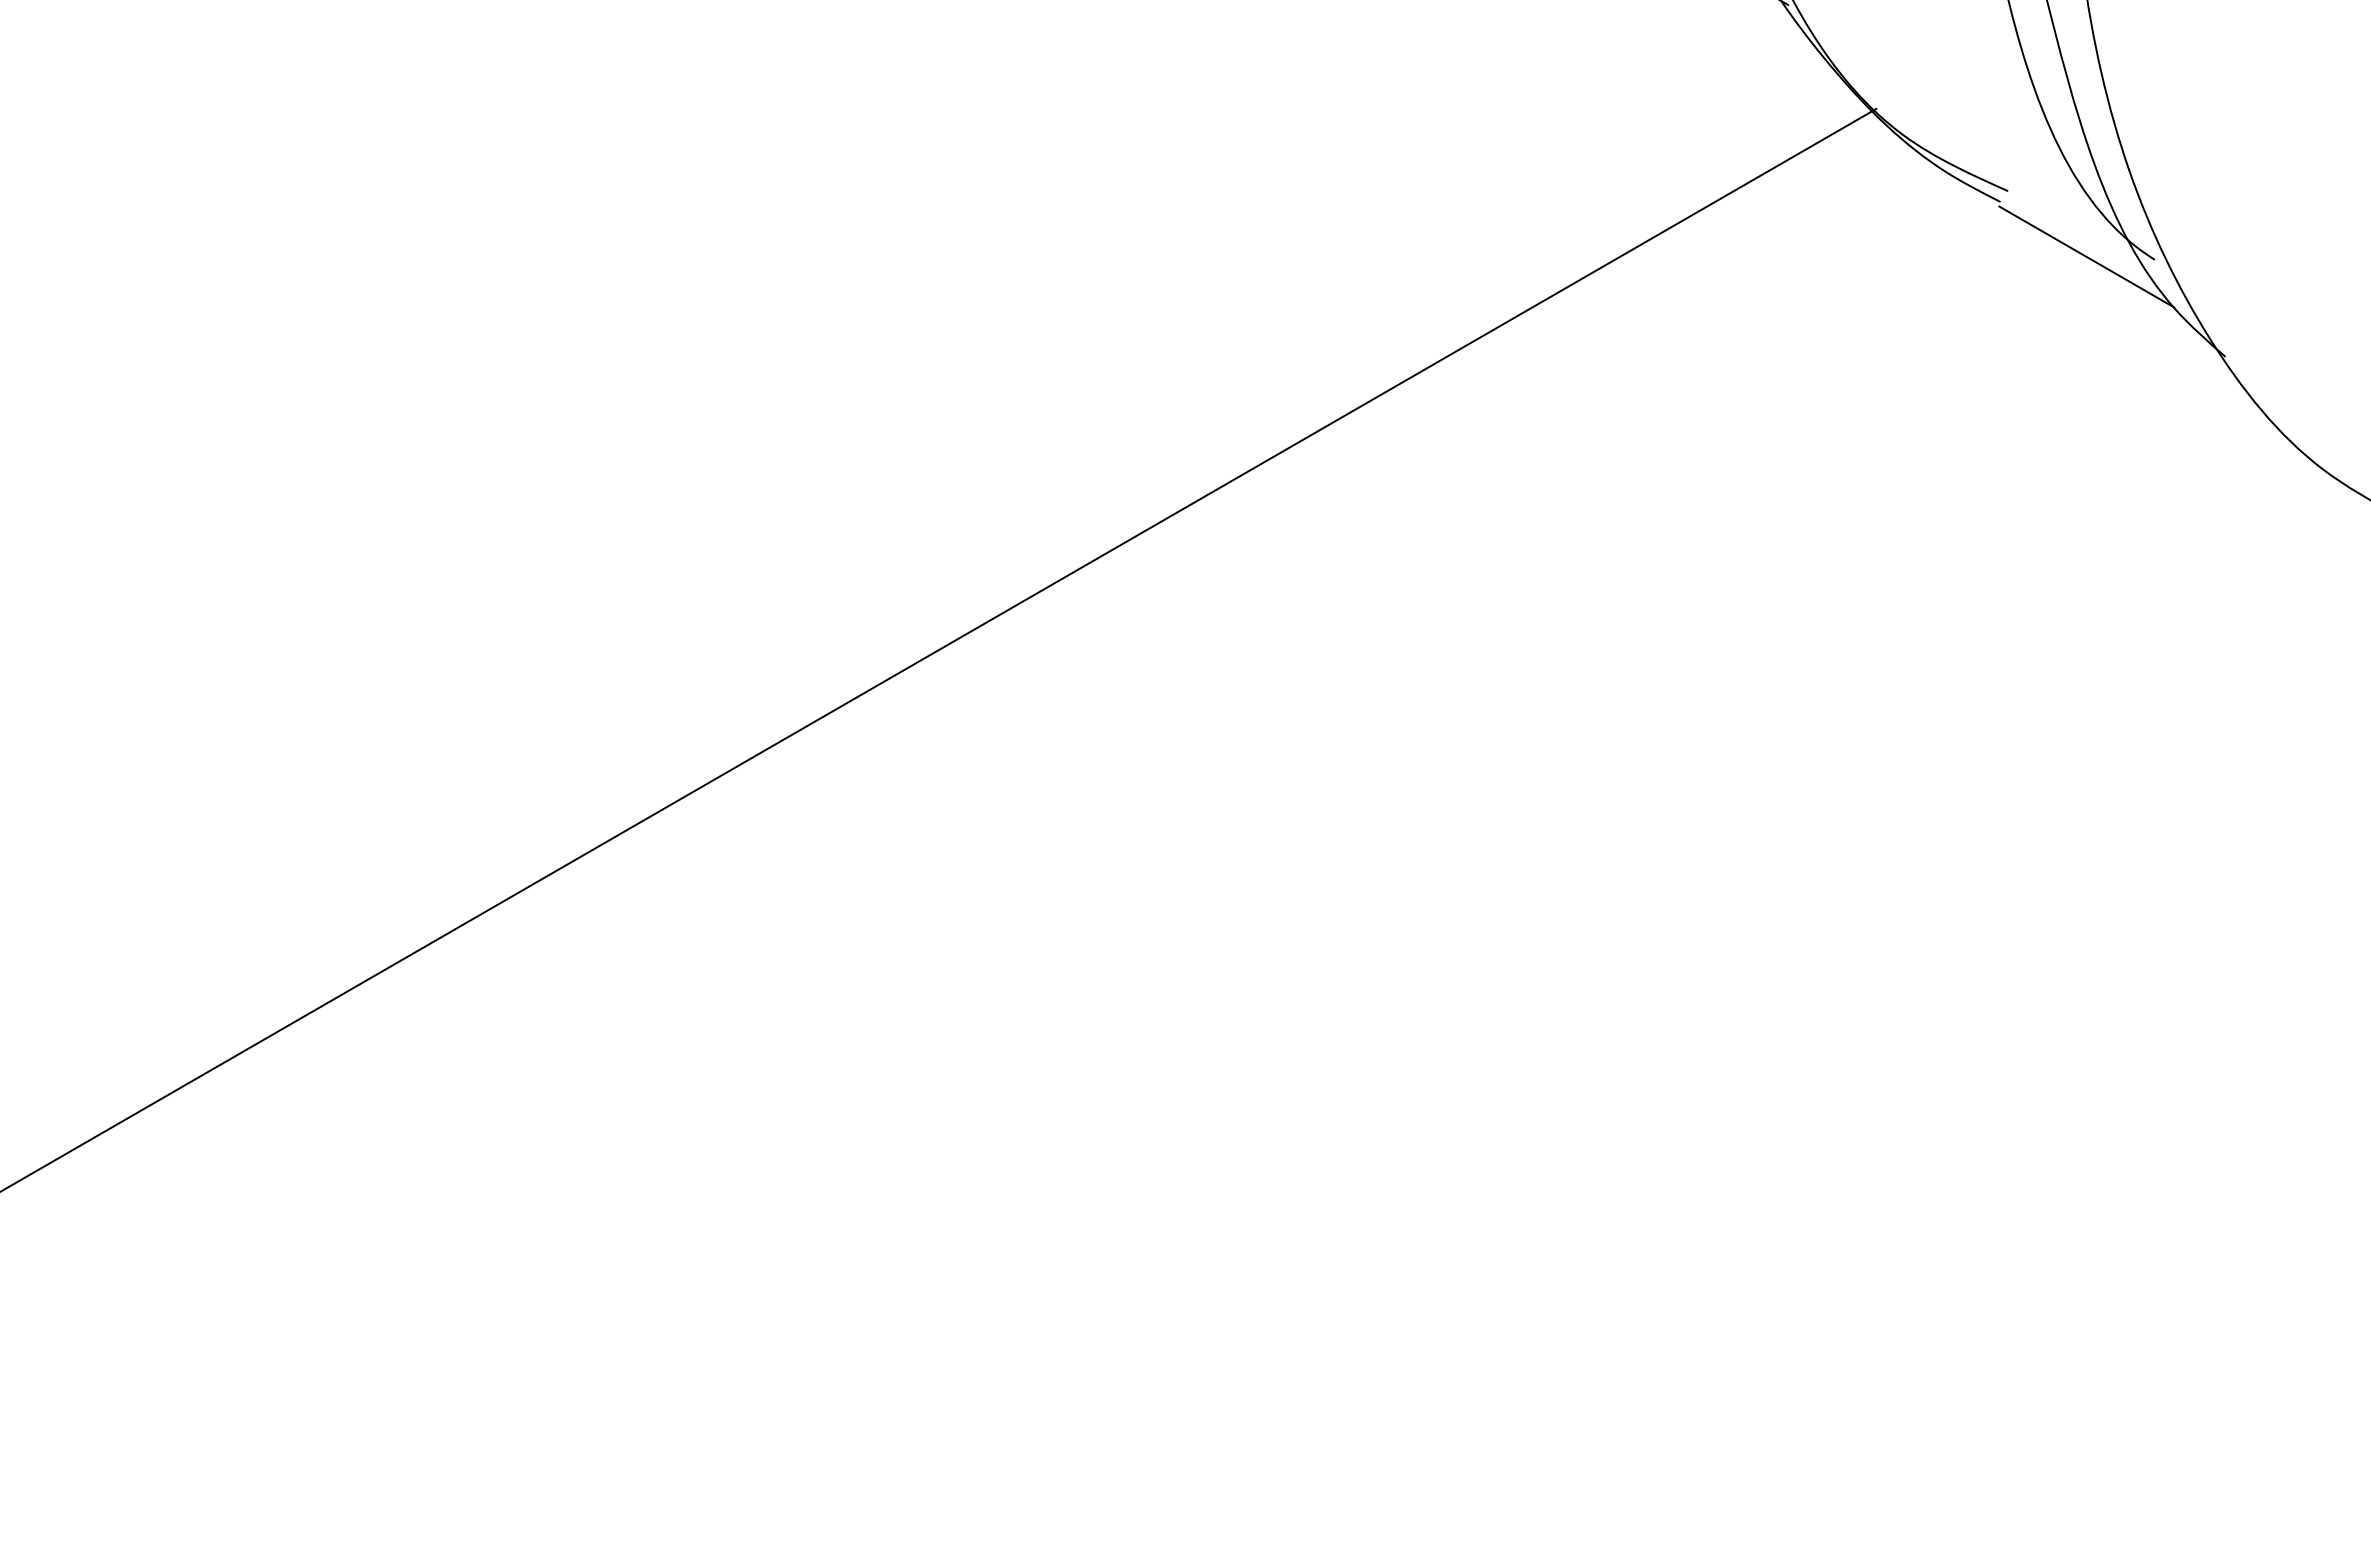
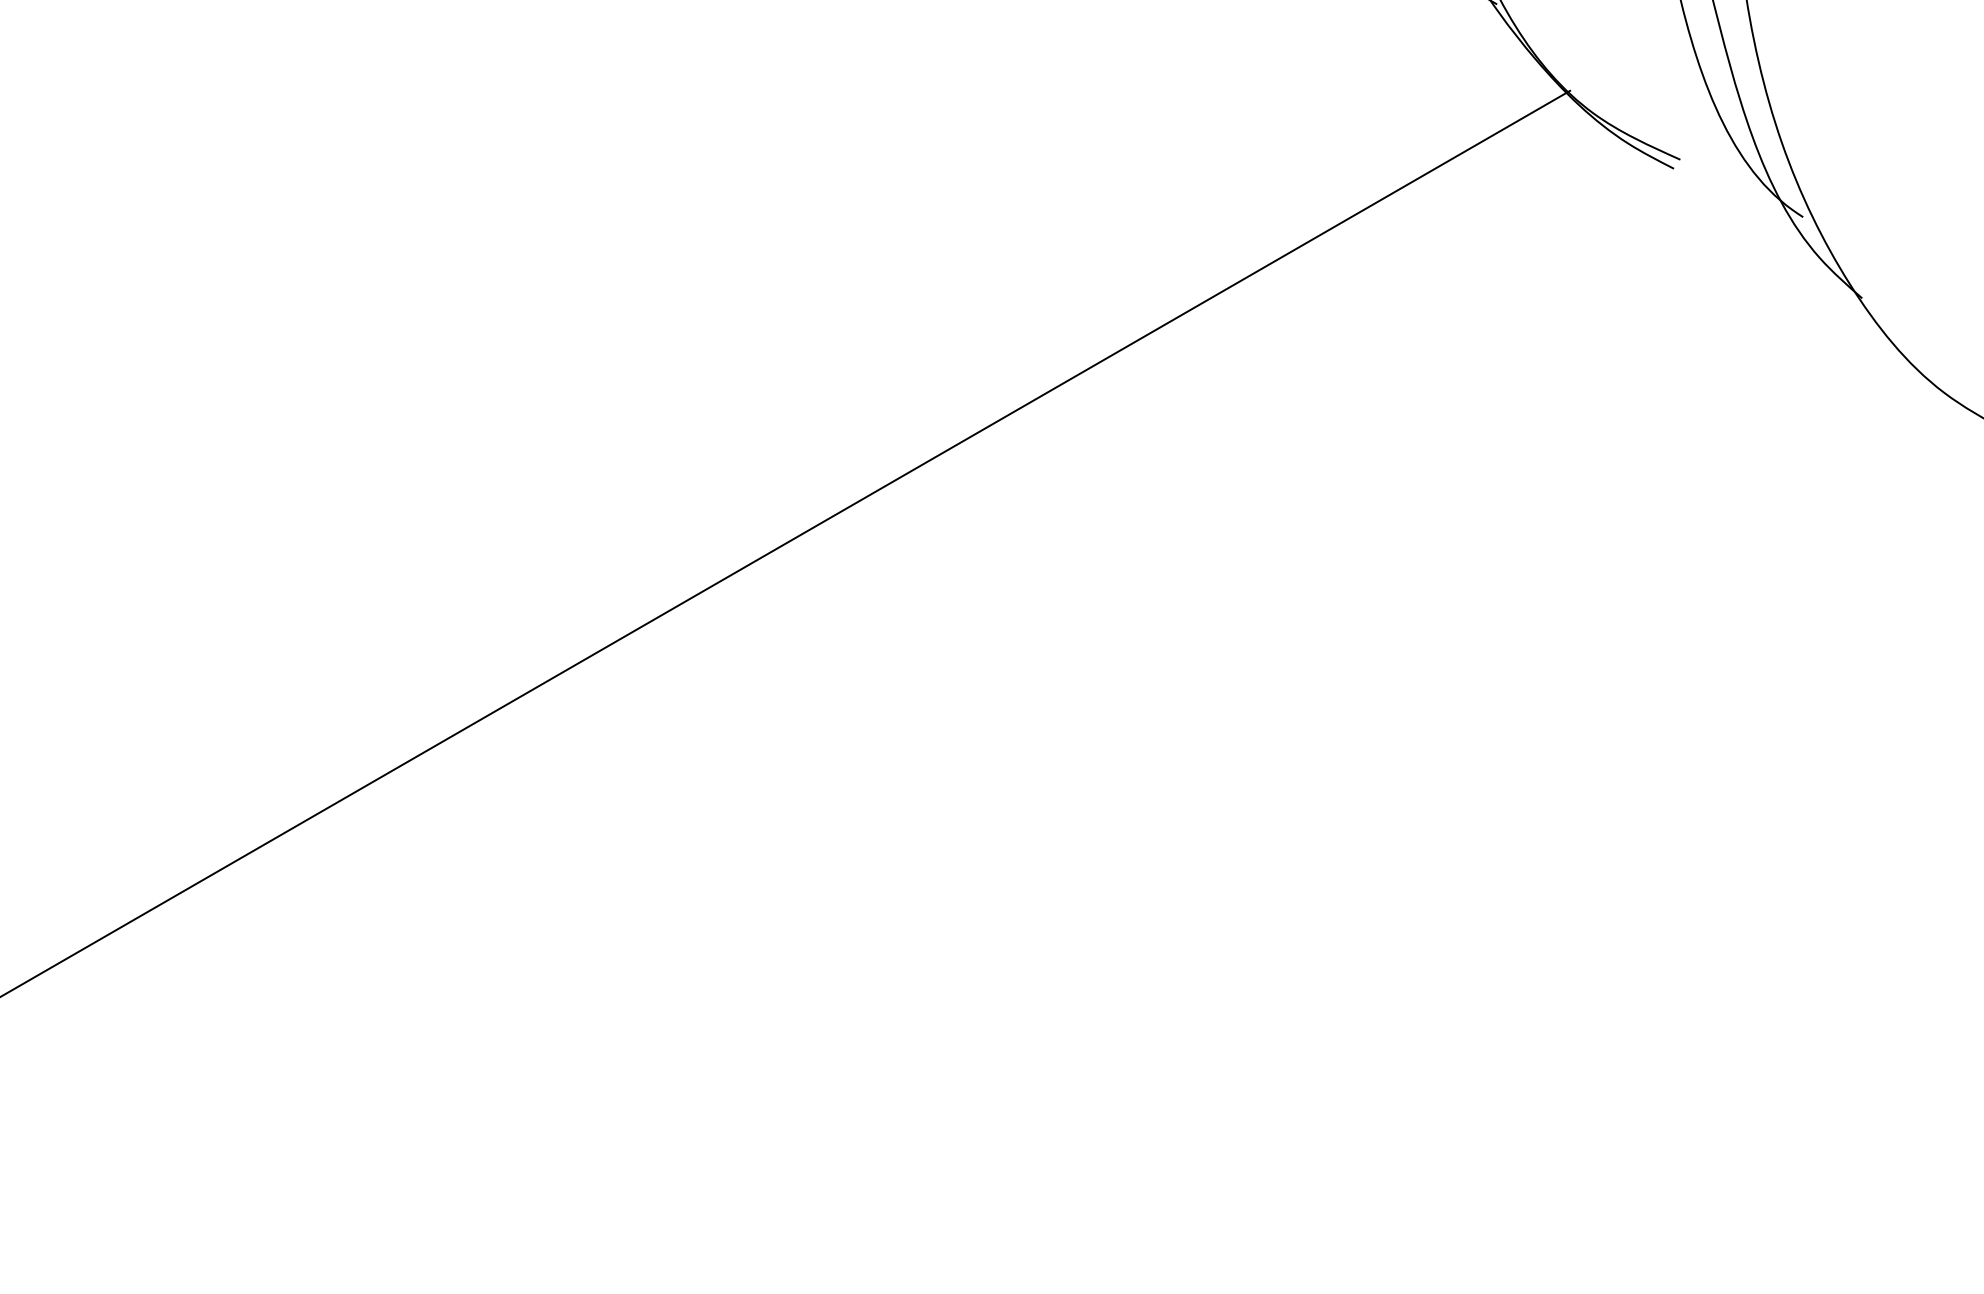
line: (2086, 256) -> (1745, 214), removed

